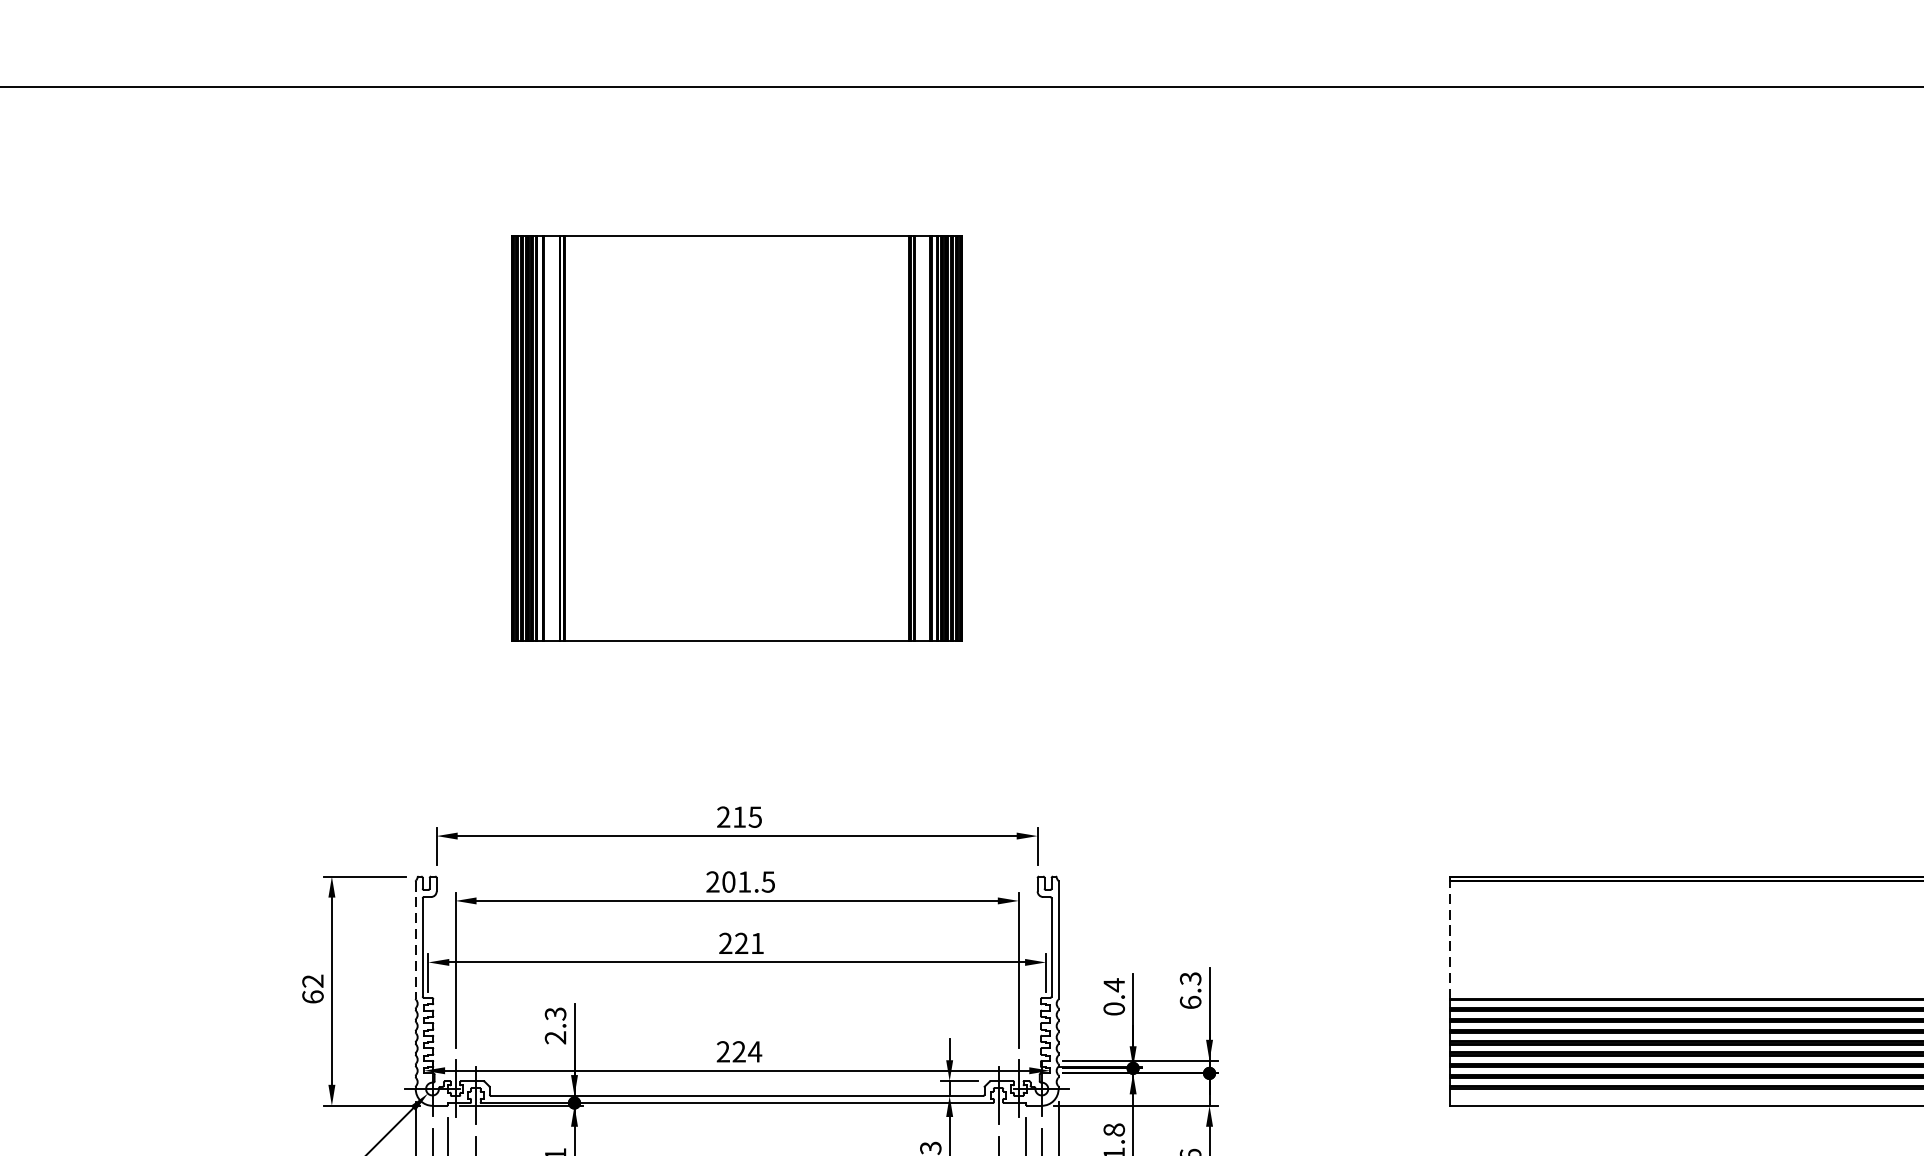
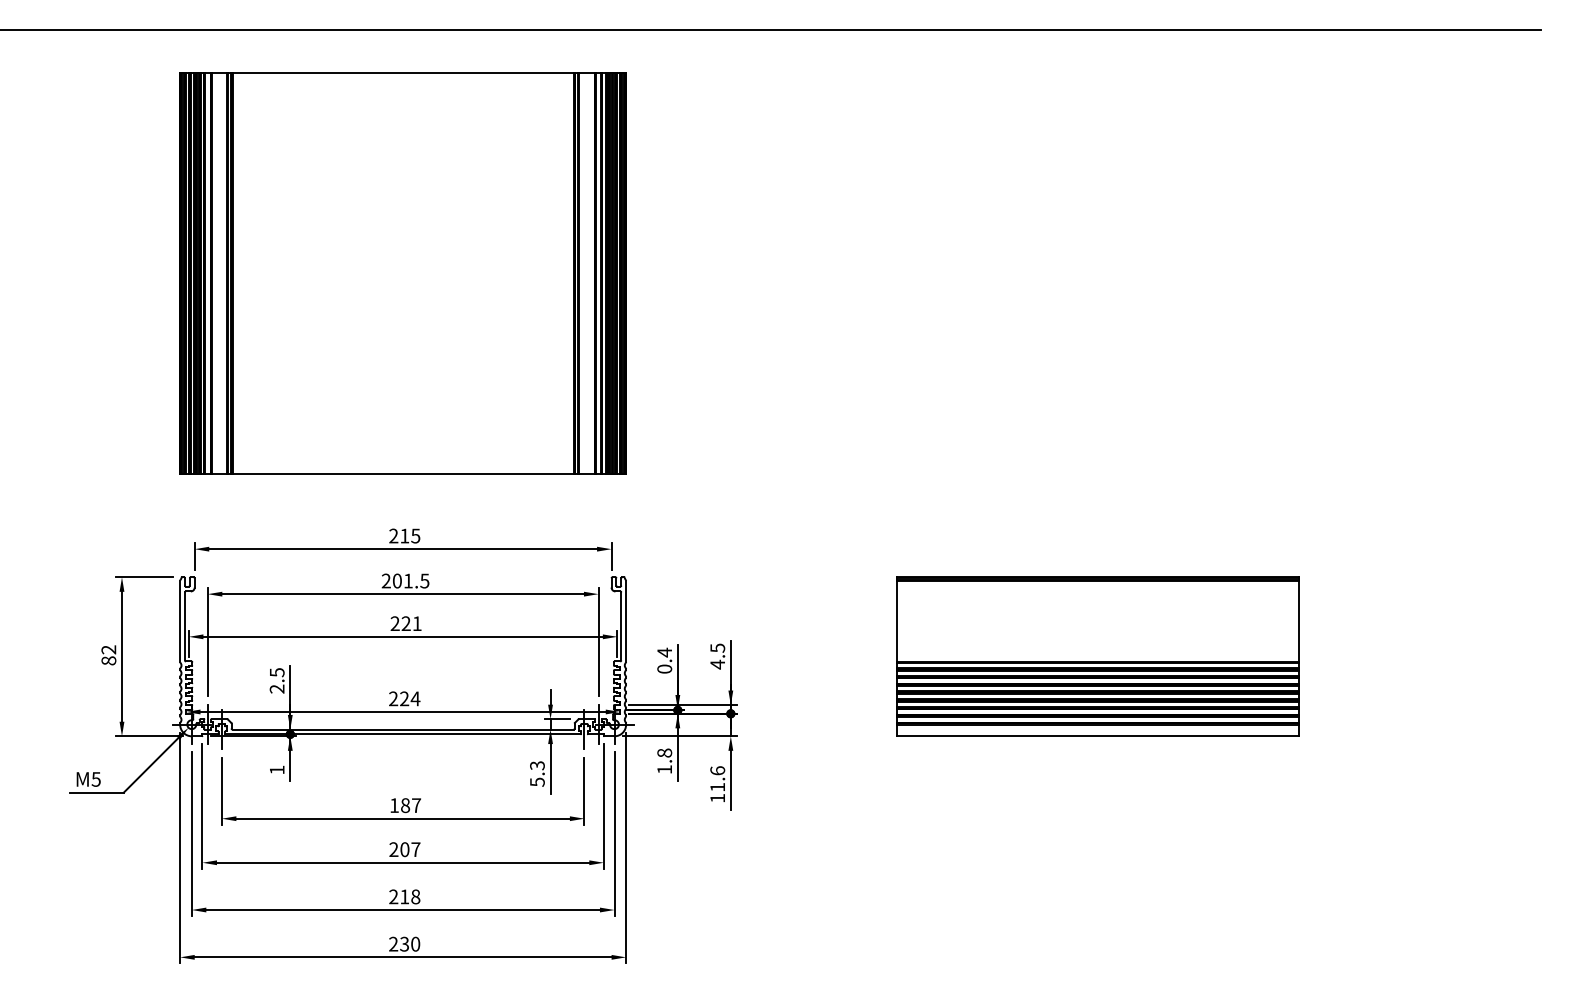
part: (736, 438) -> (402, 273), size x1.43
line: (416, 940) -> (180, 621), dashed -> solid
line: (1449, 940) -> (897, 621), dashed -> solid
text: (1190, 990) -> (717, 656), 6.3 -> 4.5
text: (312, 996) -> (108, 660), 62 -> 82
text: (554, 1013) -> (276, 672), 2.3 -> 2.5

